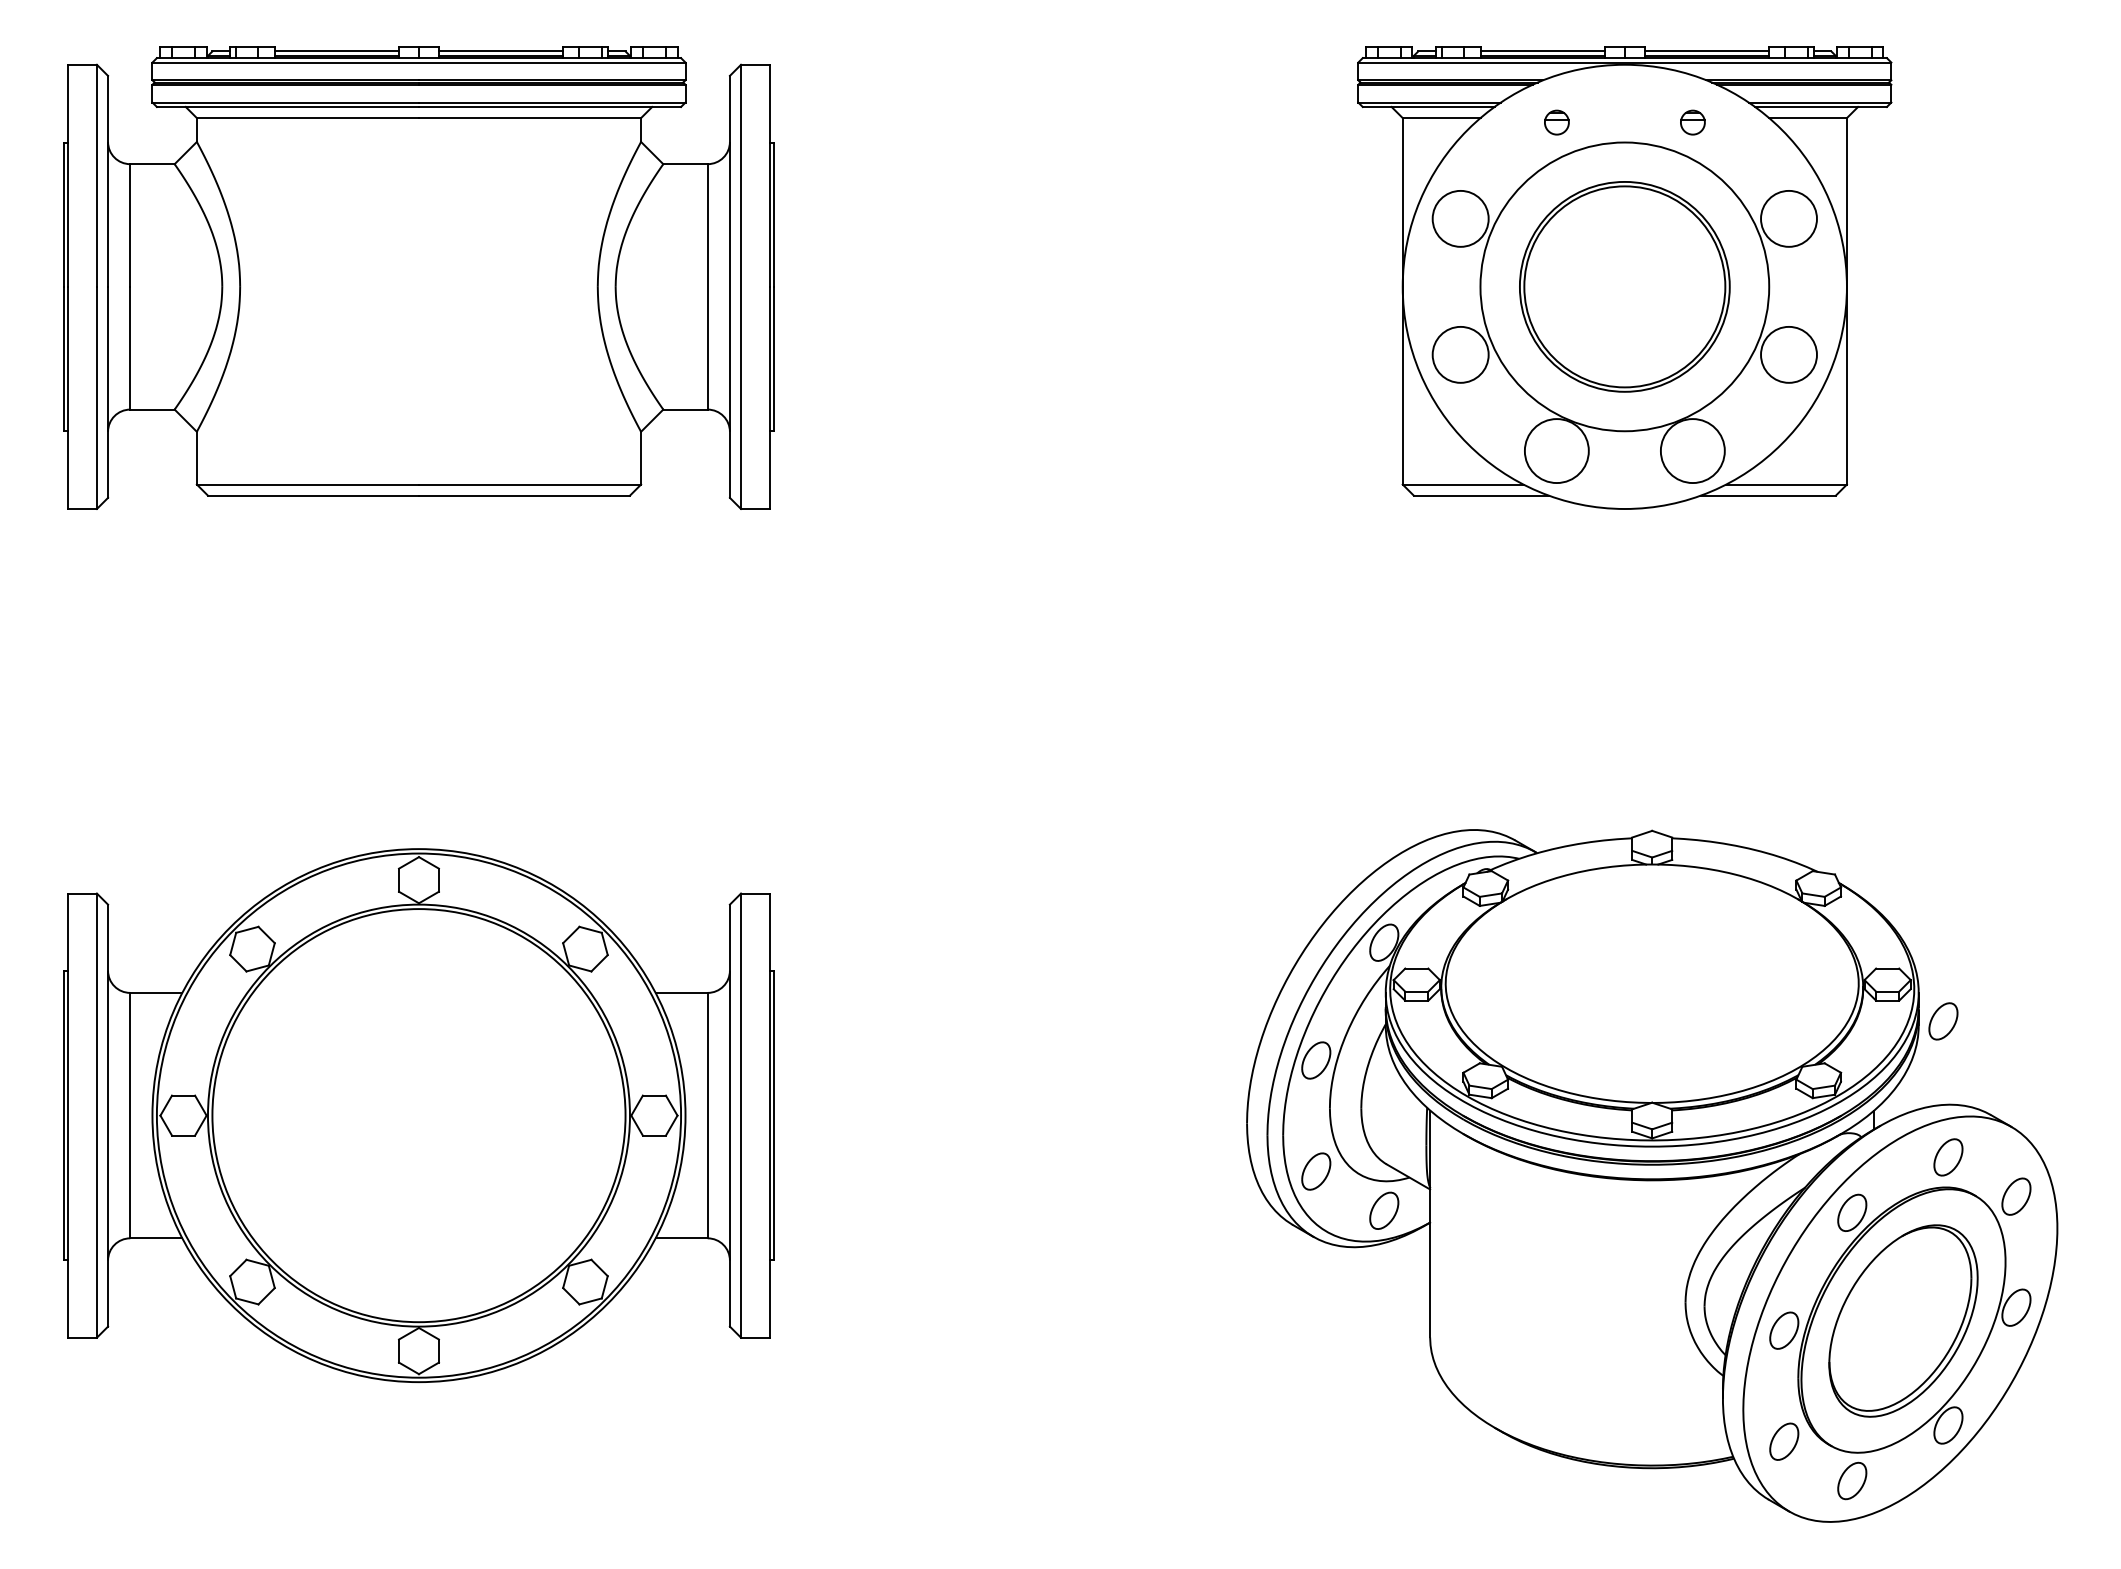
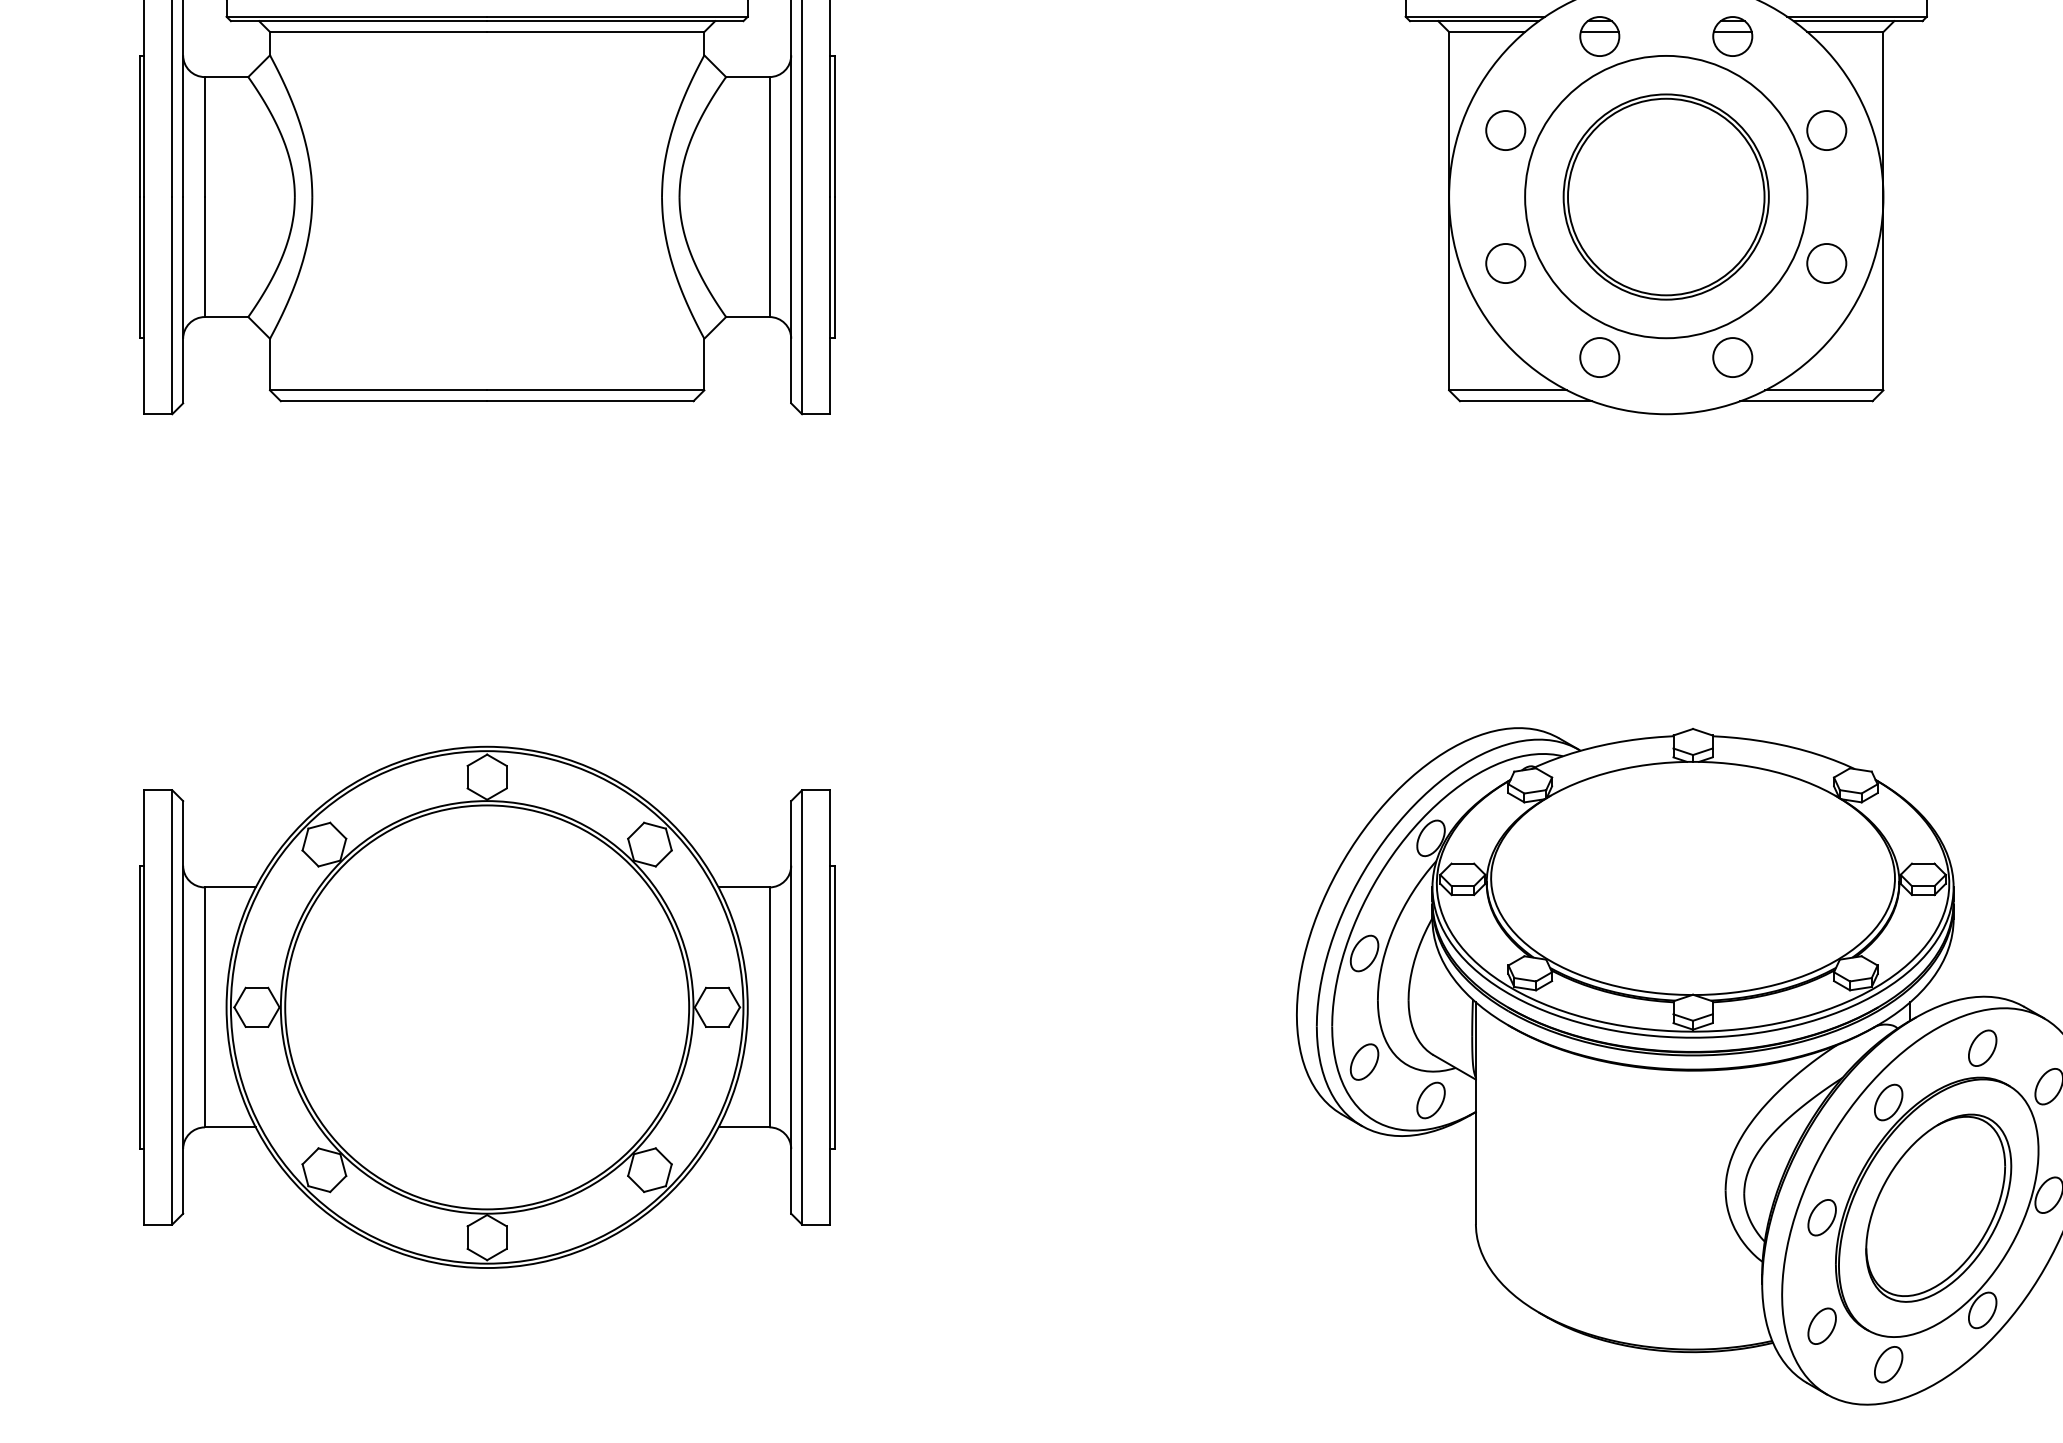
part: (1556, 122) -> (1599, 36), size x1.67
part: (1692, 122) -> (1732, 36), size x1.67
circle: (1460, 218) -> (1505, 130), size x0.71
circle: (1788, 218) -> (1826, 130), size x0.71
circle: (1460, 354) -> (1505, 263), size x0.71
circle: (1788, 354) -> (1826, 263), size x0.71
circle: (1556, 451) -> (1599, 358), size x0.62
circle: (1692, 451) -> (1732, 358), size x0.62
part: (1943, 1021) -> (1977, 915), removed

